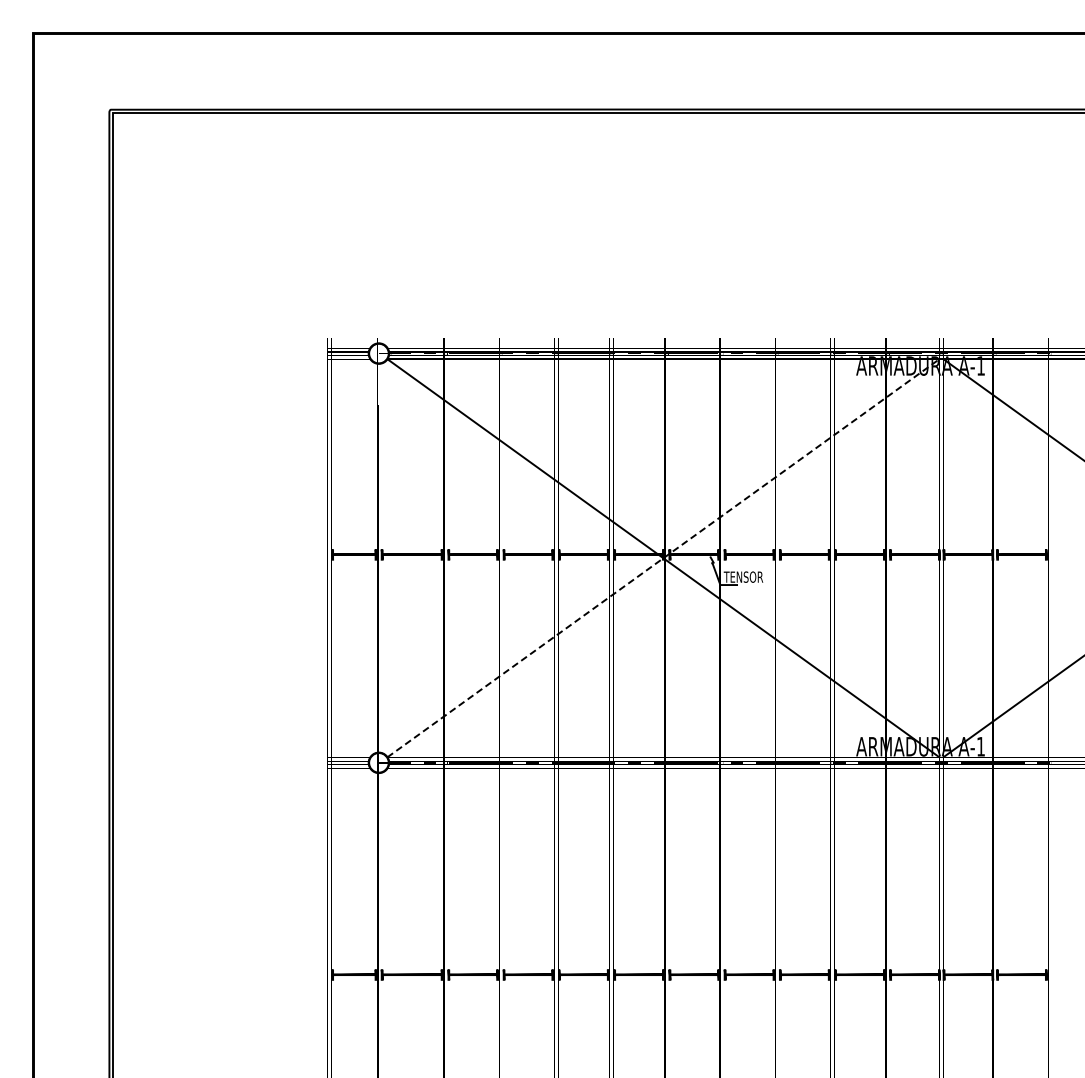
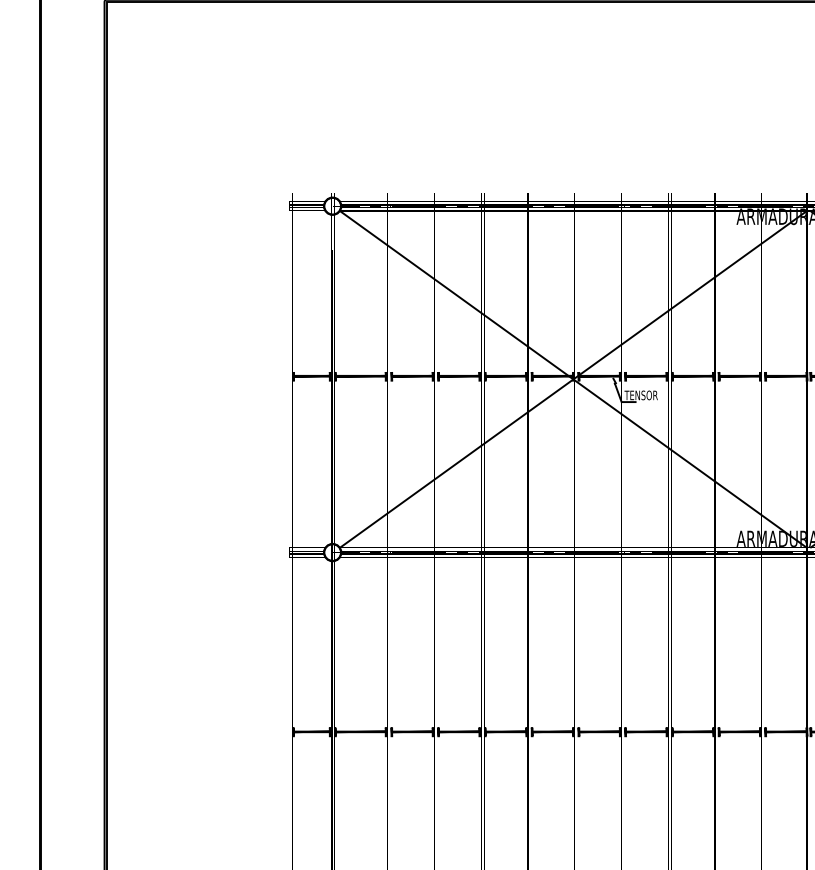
line: (663, 557) -> (573, 378), dashed -> solid

